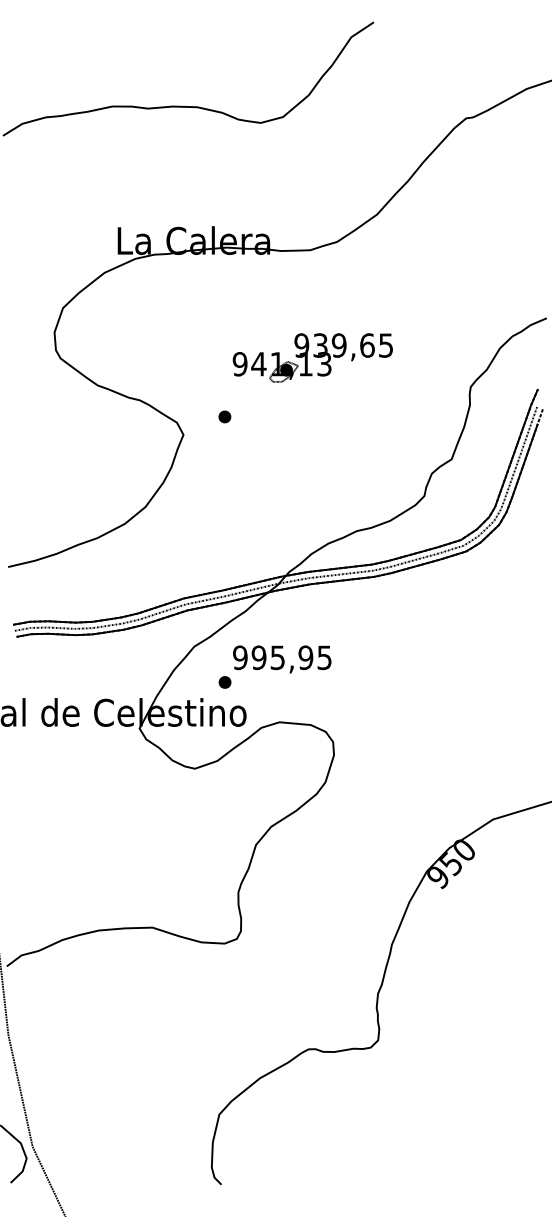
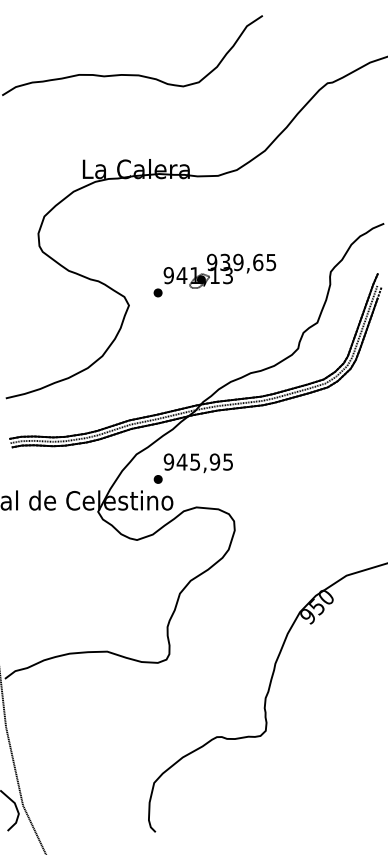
part: (312, 357) -> (219, 270), moved
text: (258, 657) -> (181, 461), 995,95 -> 945,95

